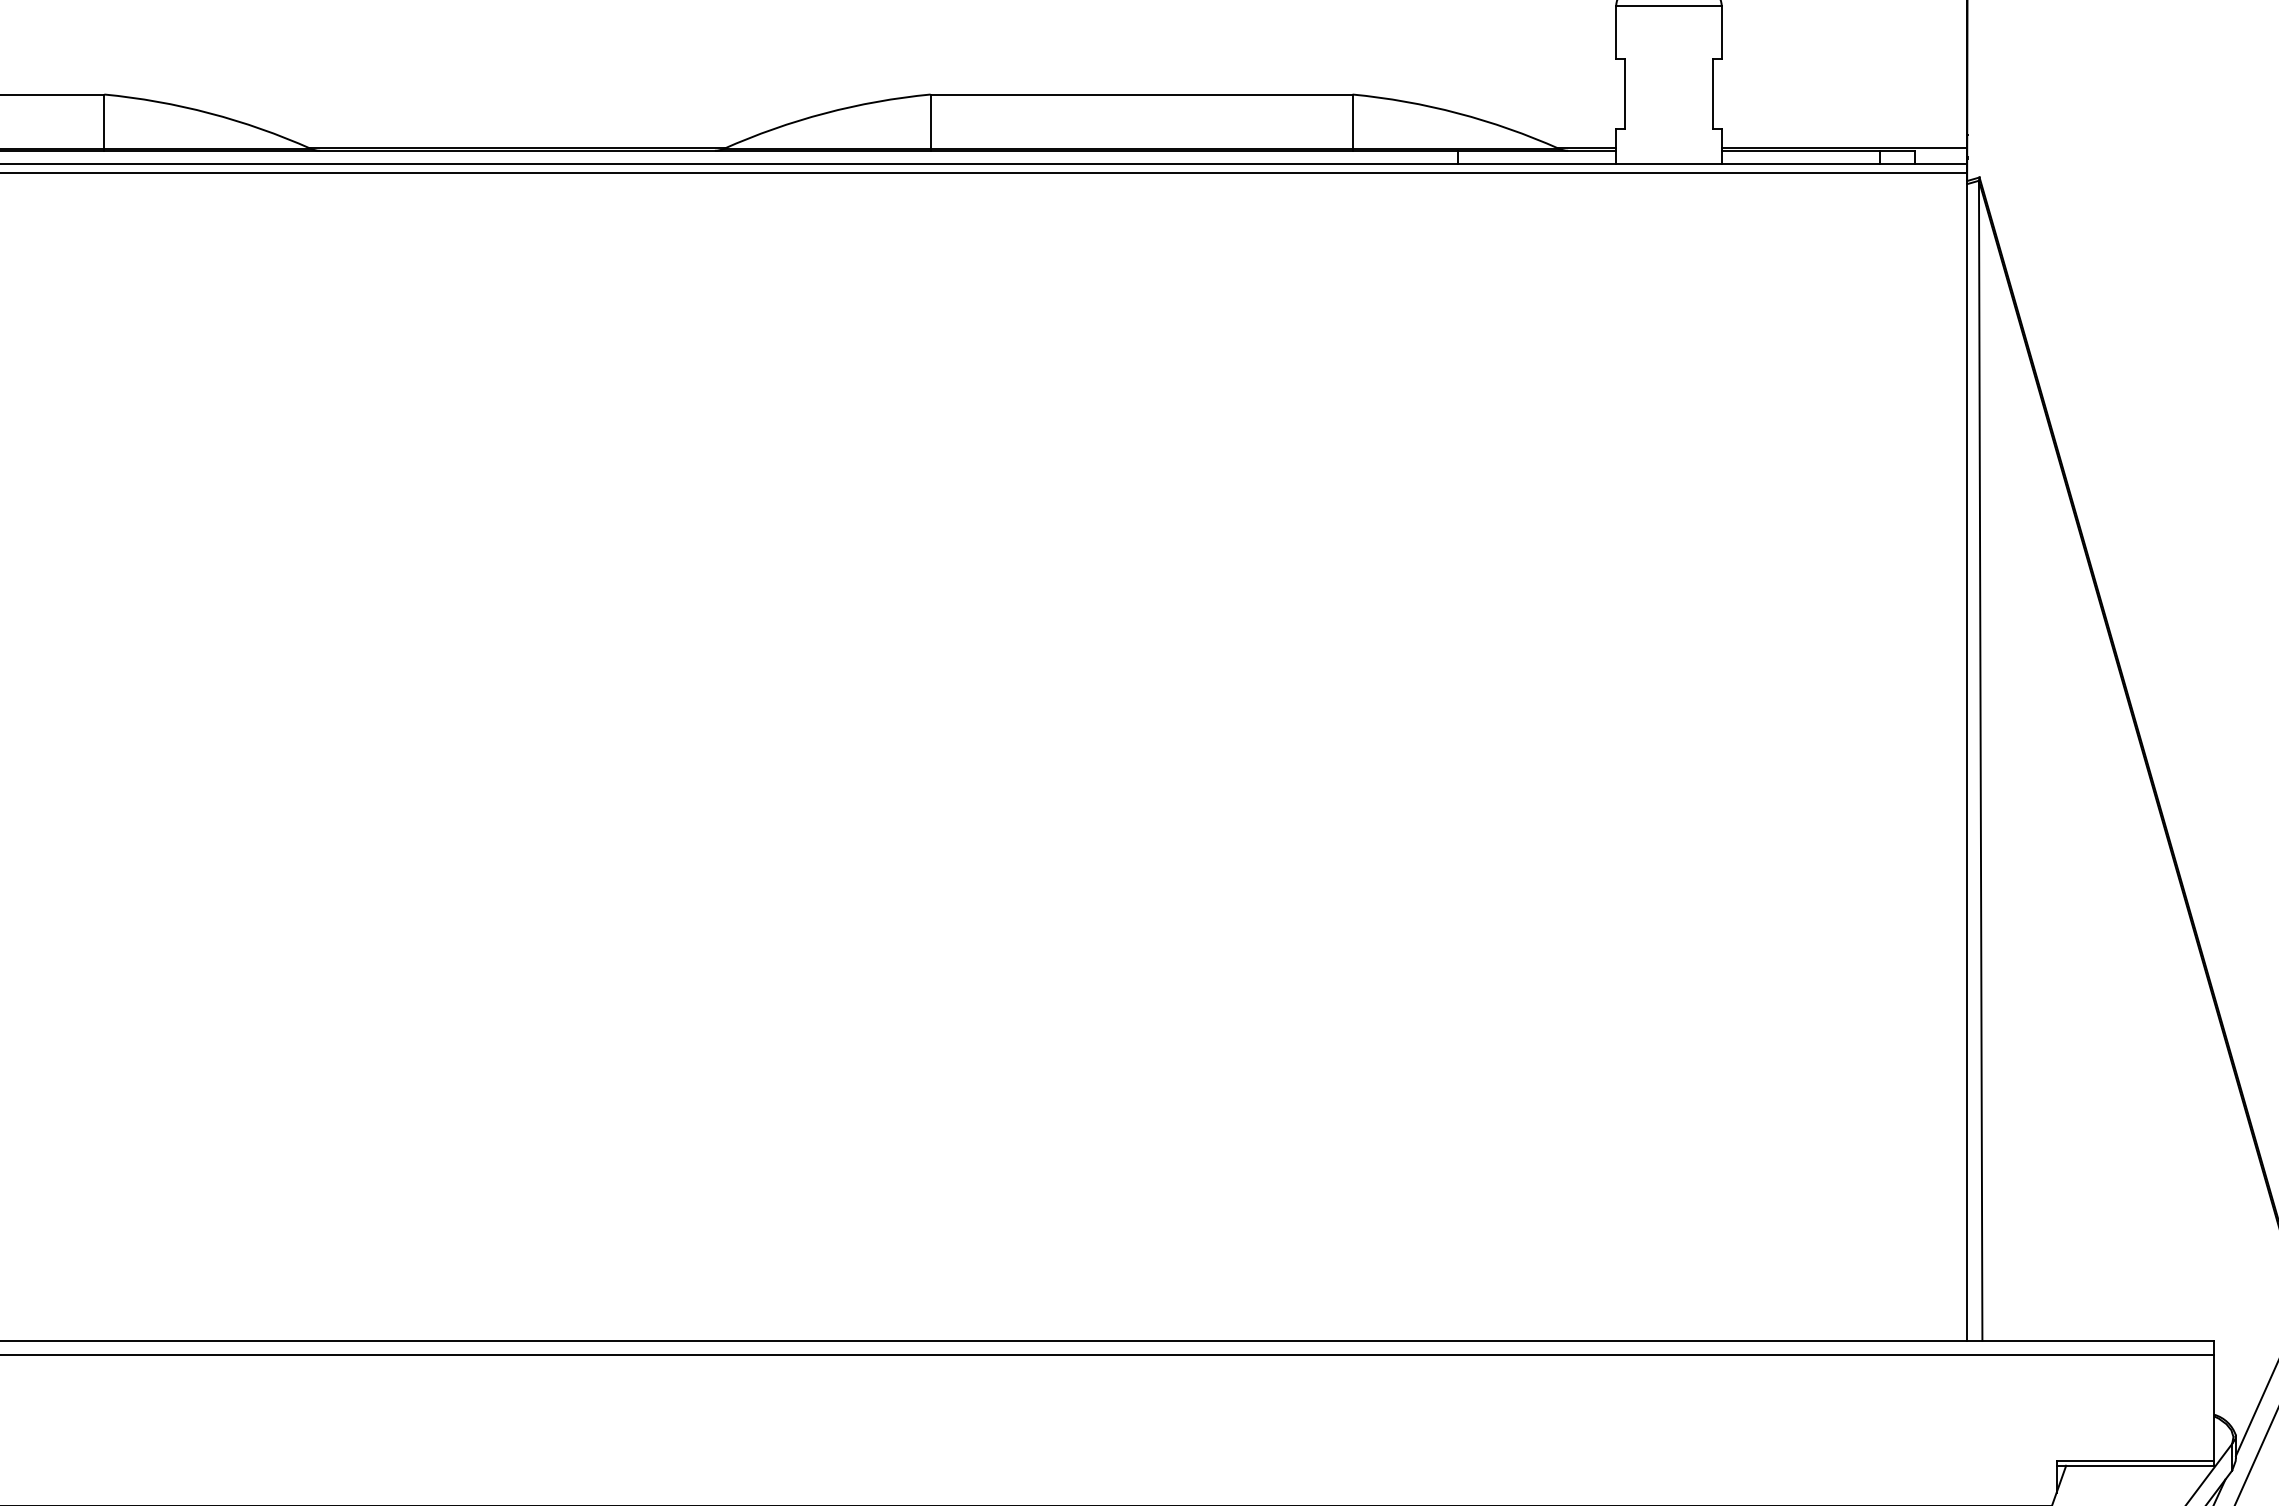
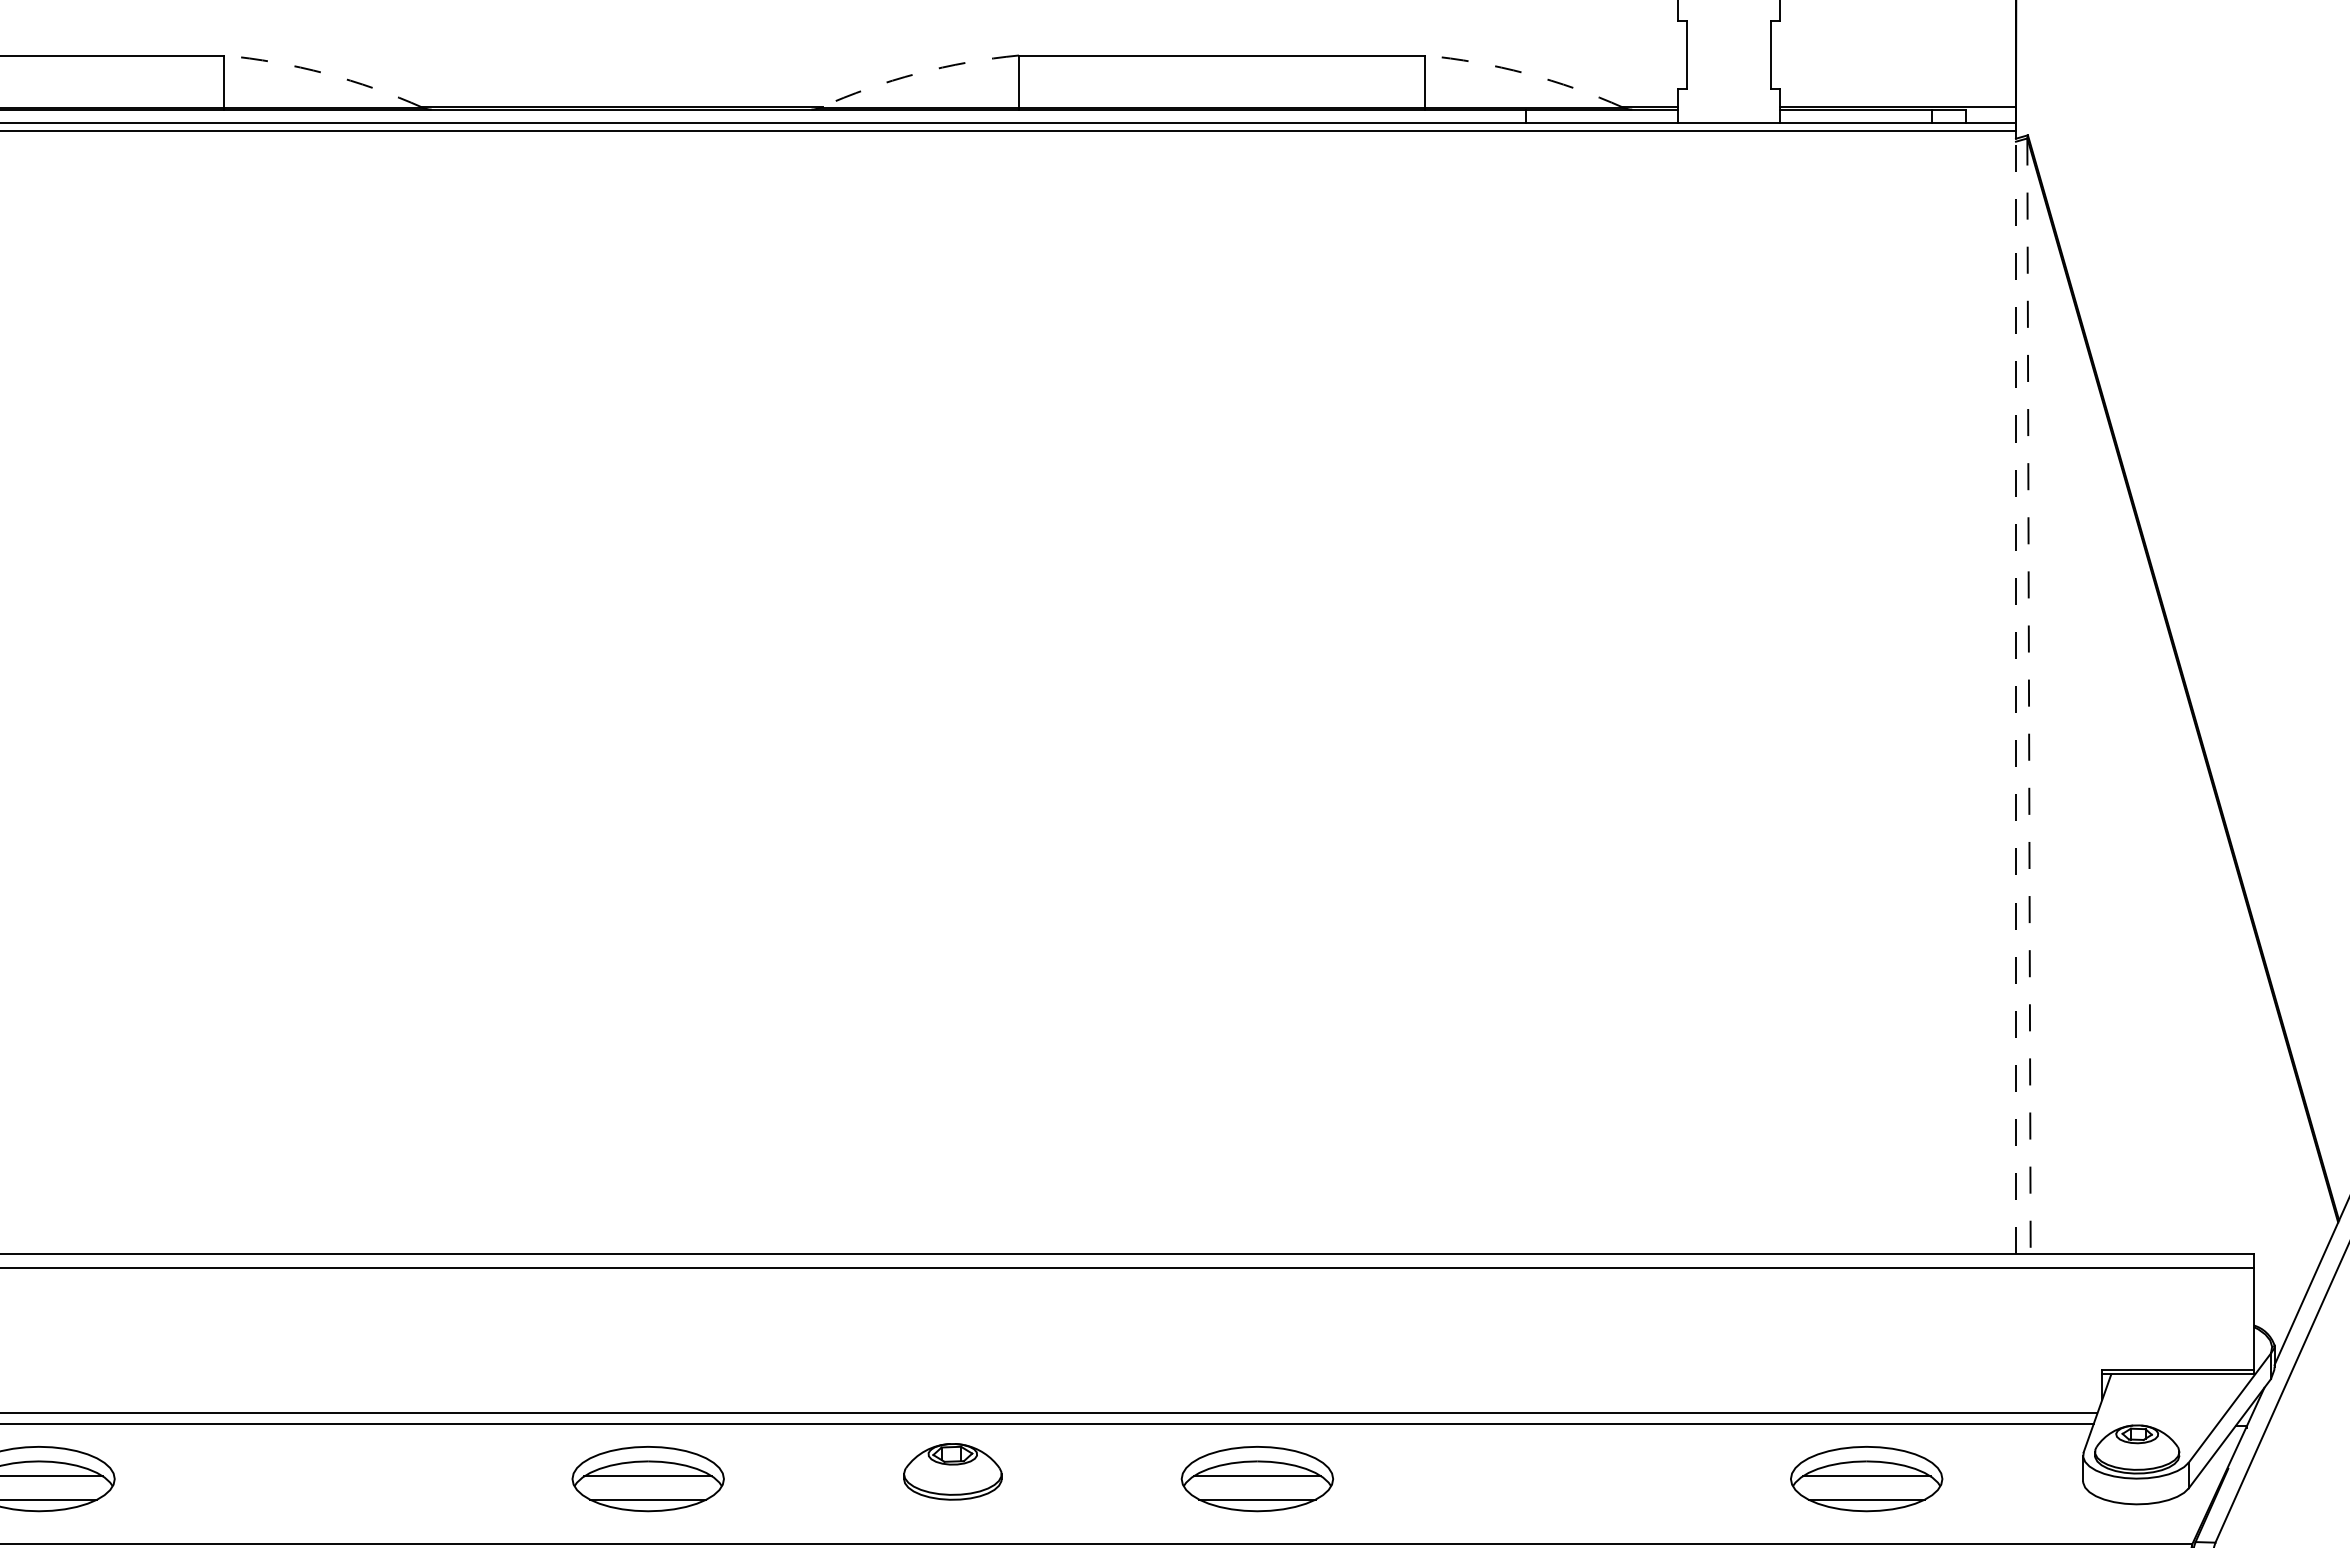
arc: (209, 113) -> (325, 73), solid -> dashed
arc: (825, 113) -> (917, 73), solid -> dashed
arc: (1458, 113) -> (1526, 73), solid -> dashed
line: (1966, 756) -> (2015, 692), solid -> dashed
line: (1981, 760) -> (2029, 696), solid -> dashed

